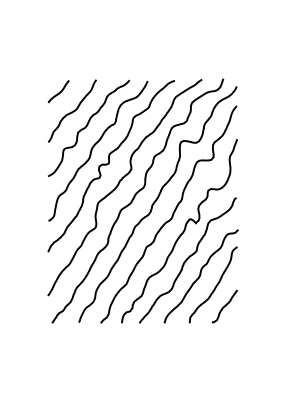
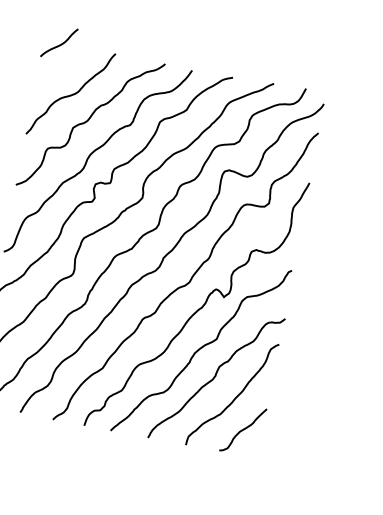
curve: (59, 91) -> (60, 42), moved

